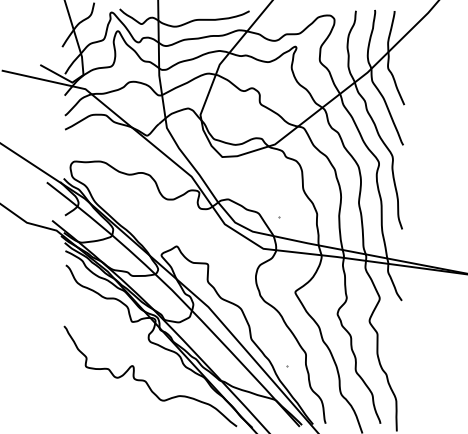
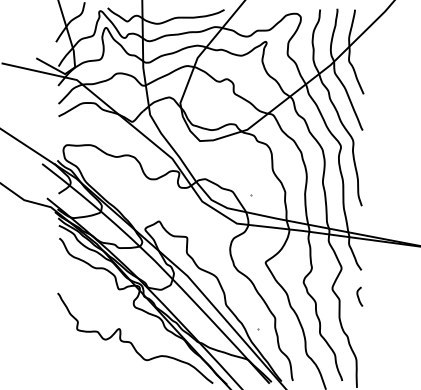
curve: (399, 330) -> (359, 297), added

